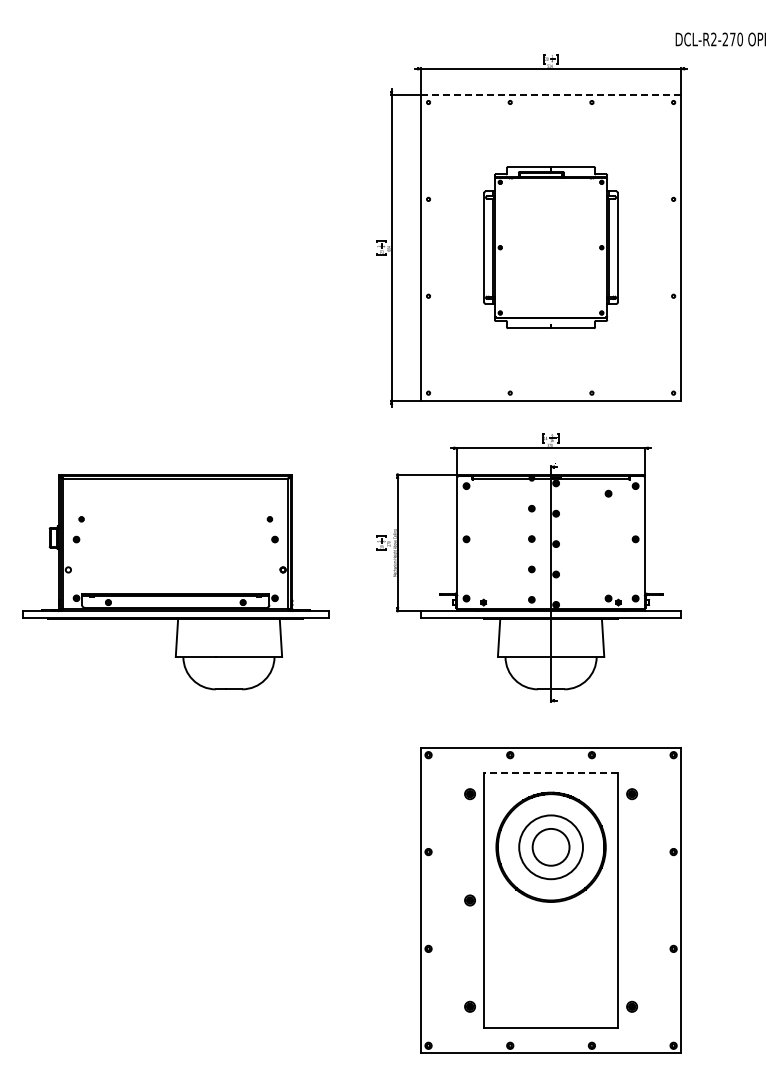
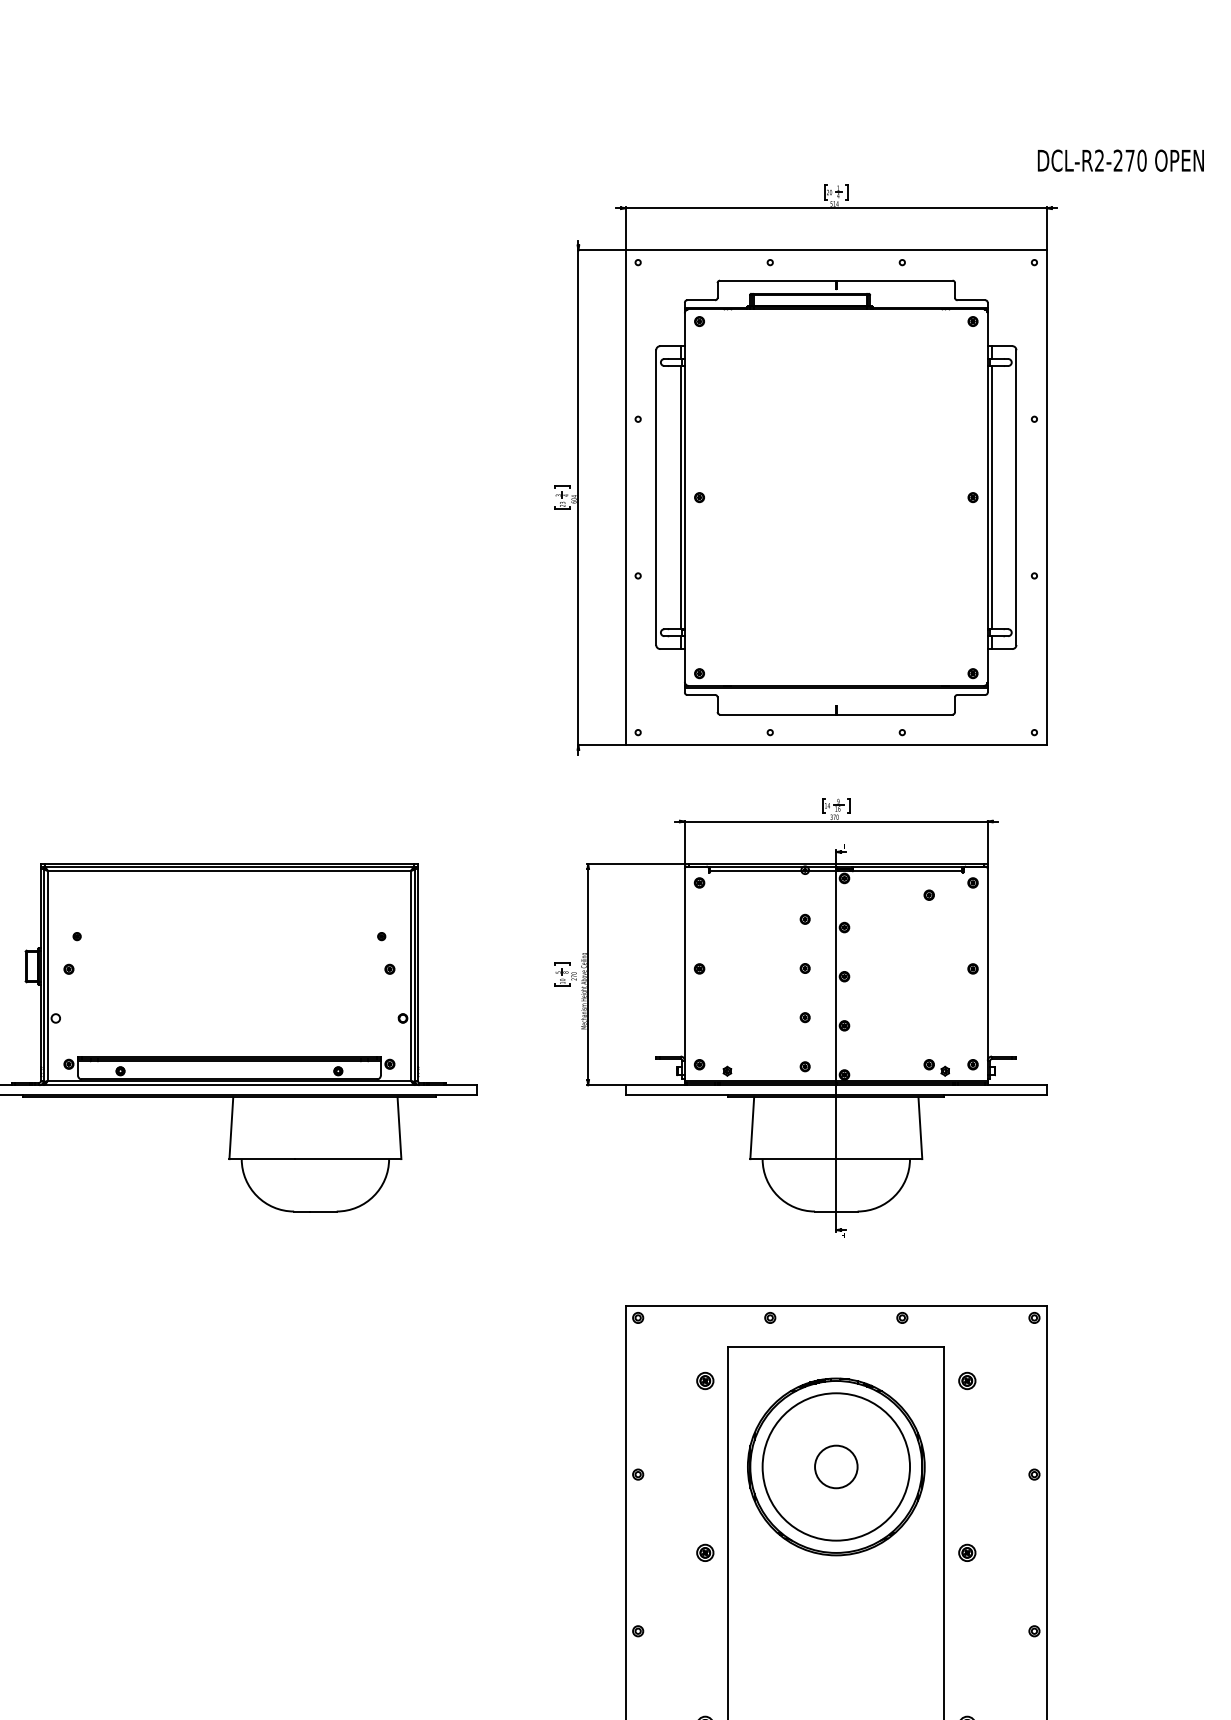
line: (550, 94) -> (835, 249), dashed -> solid
part: (550, 247) -> (835, 497), size x1.67
line: (551, 772) -> (836, 1345), dashed -> solid
circle: (550, 846) -> (835, 1465), size x1.43
circle: (550, 847) -> (835, 1467), size x0.71
part: (631, 900) -> (966, 1552), added

